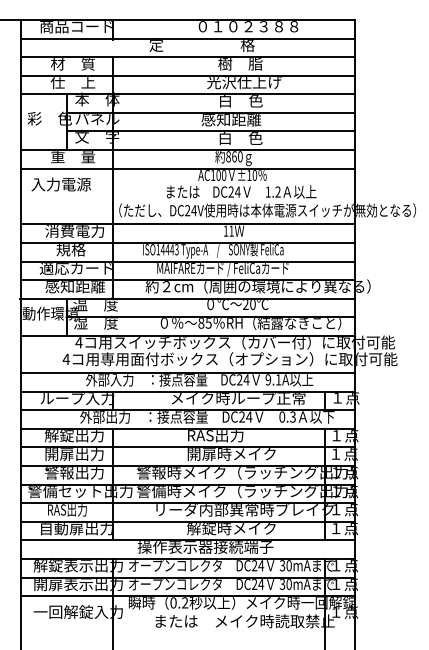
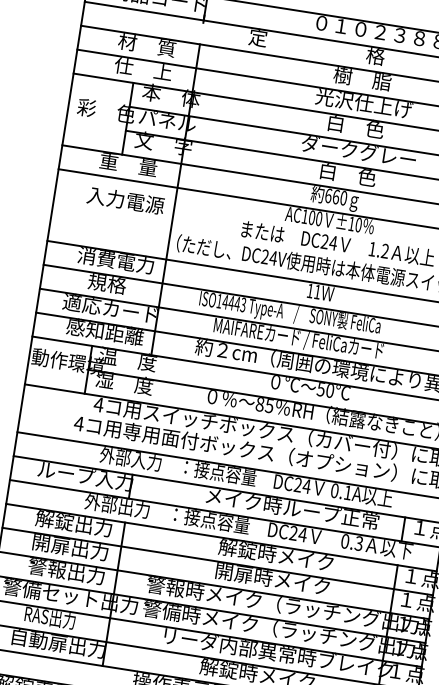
text: (245, 120) -> (357, 152), 感知距離 -> ダークグレー
text: (228, 156) -> (328, 195), 860 -> 660
text: (60, 184) -> (124, 200), moved
text: (245, 305) -> (320, 390), 20 -> 50
text: (268, 379) -> (335, 490), 9.1A -> 0.1A
text: (231, 436) -> (276, 556), RAS出力 -> 解錠時メイク

